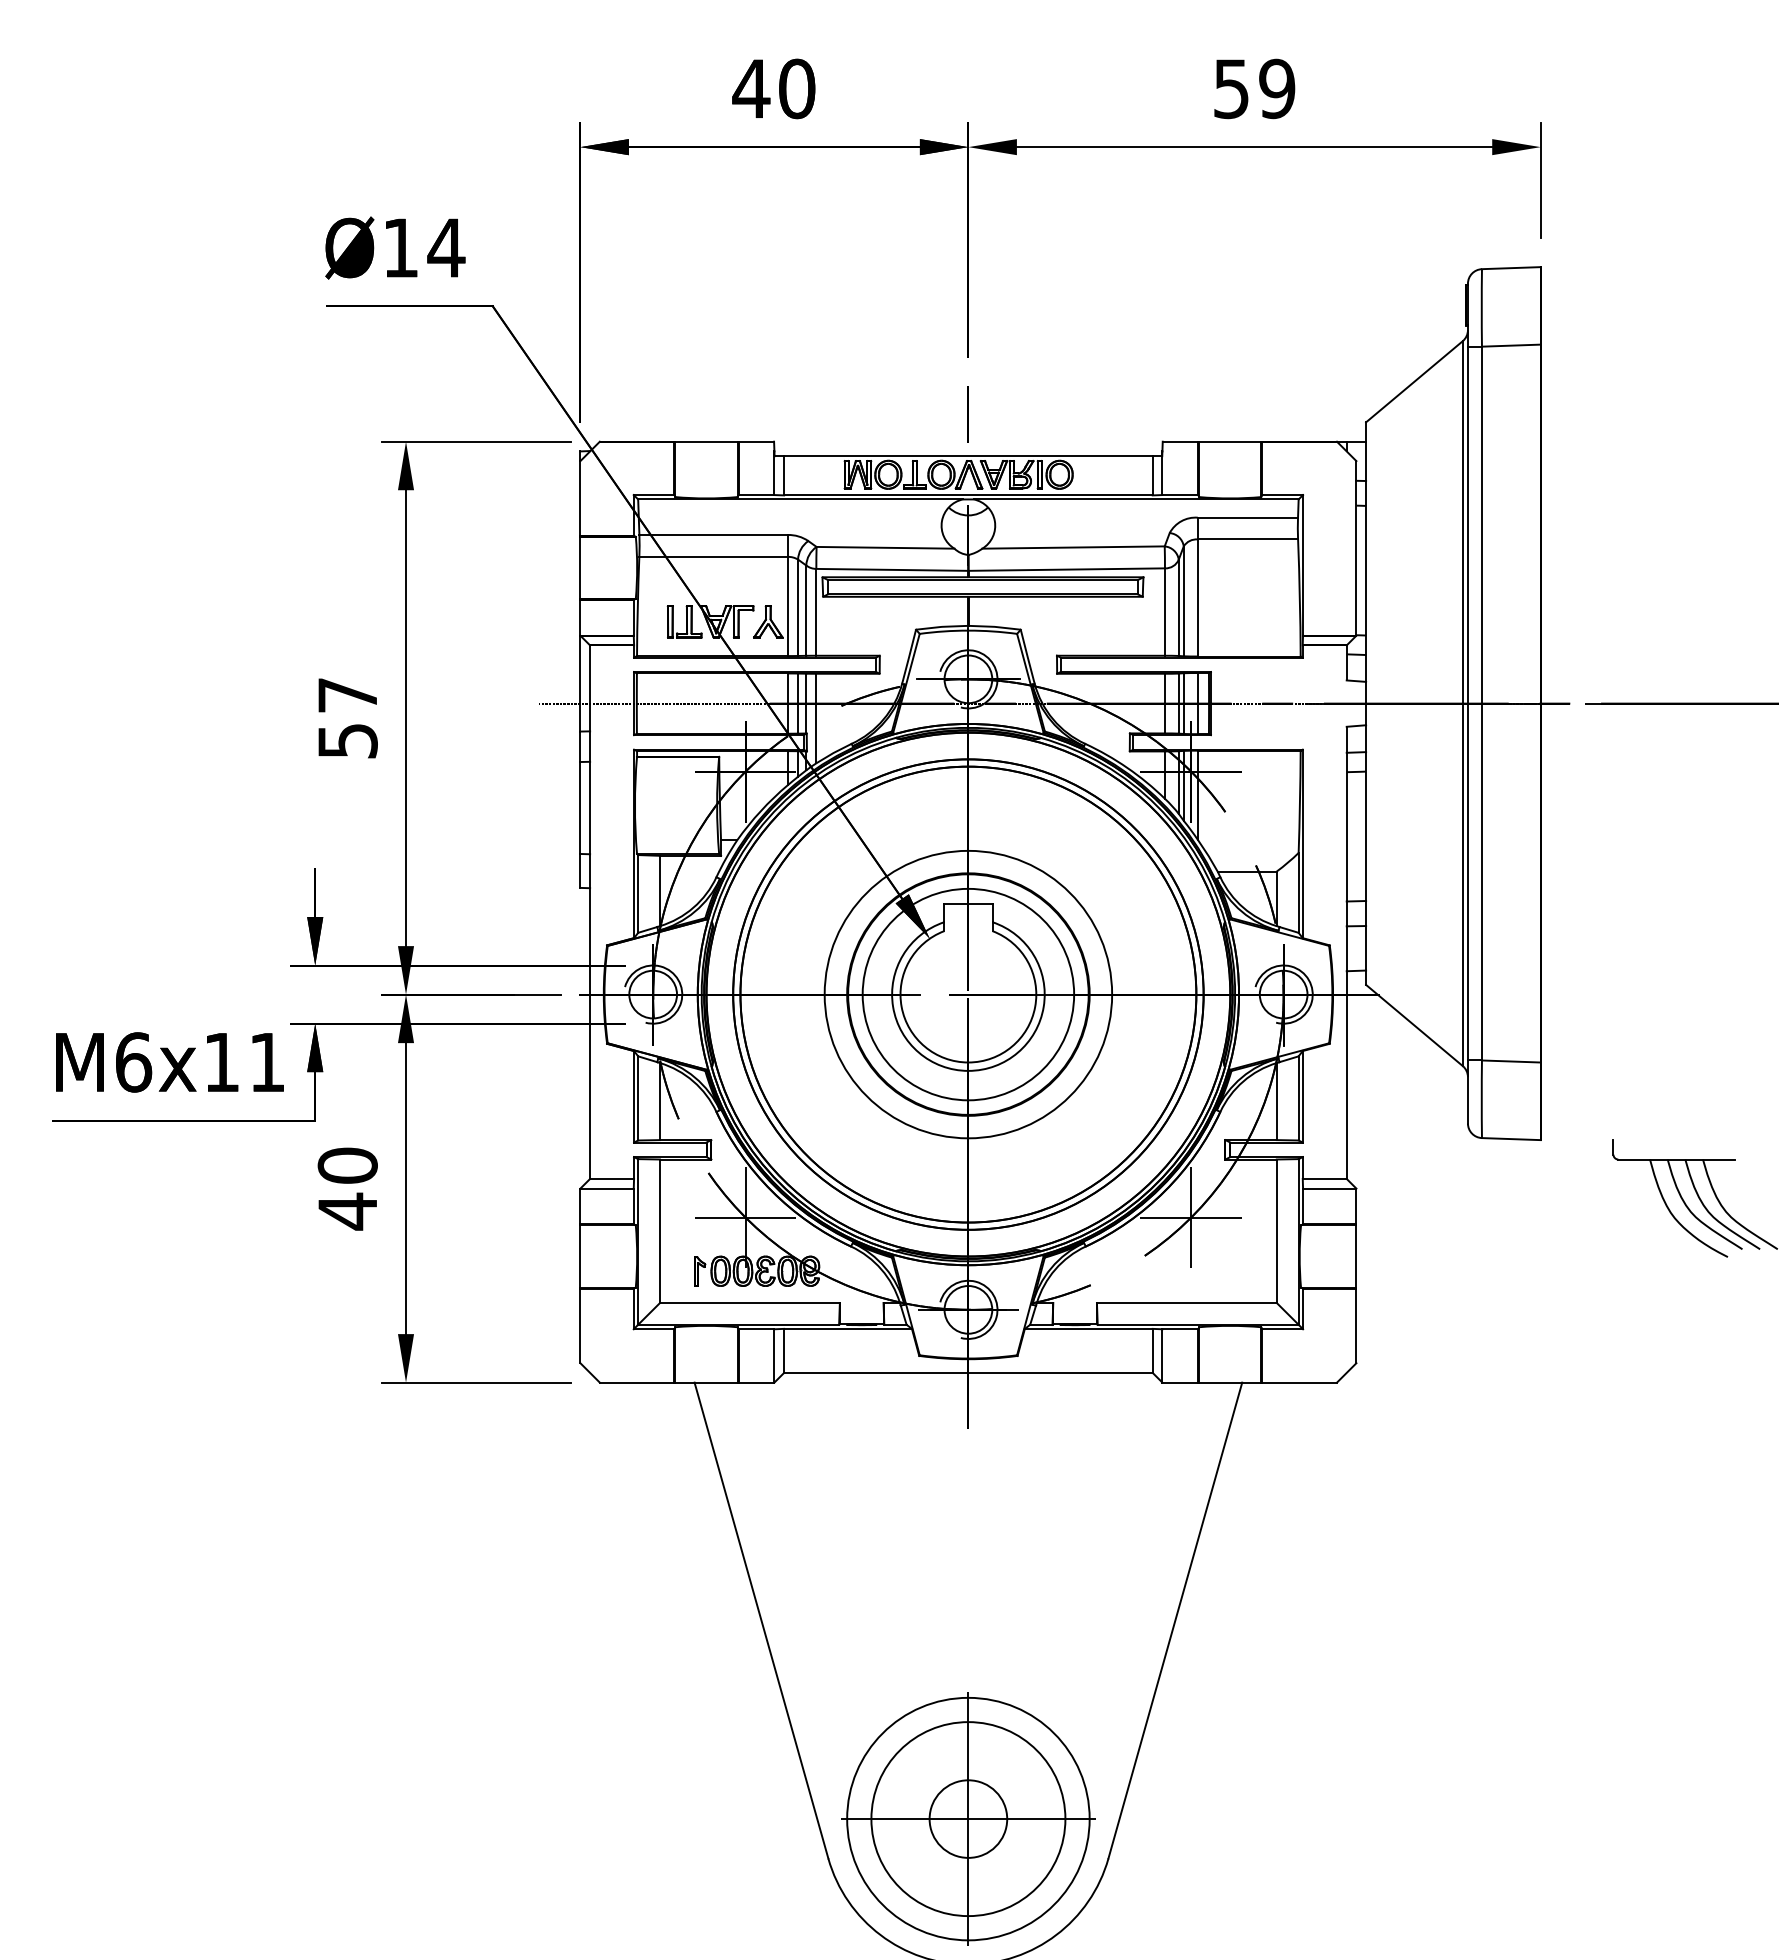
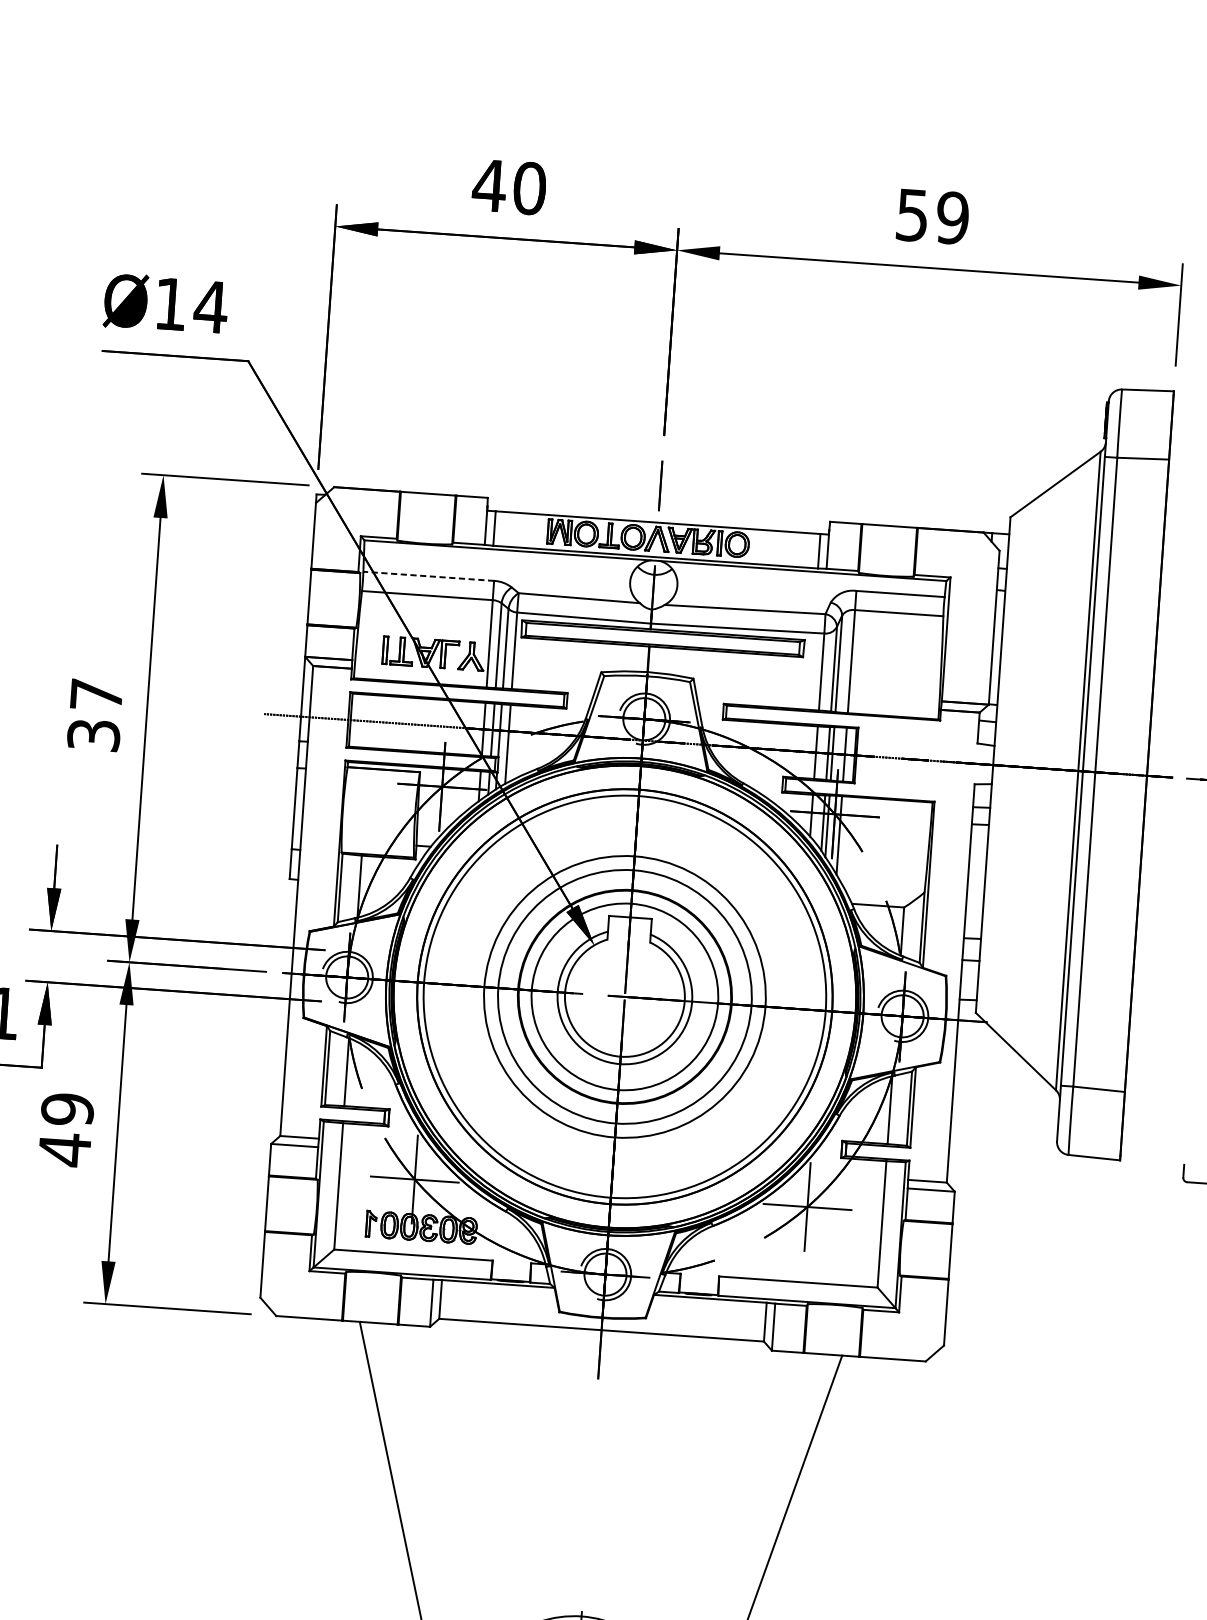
line: (713, 534) -> (428, 575), solid -> dashed
text: (347, 741) -> (93, 735), 57 -> 37
circle: (968, 994) -> (625, 996), size x0.7
text: (347, 1165) -> (67, 1109), 40 -> 49

